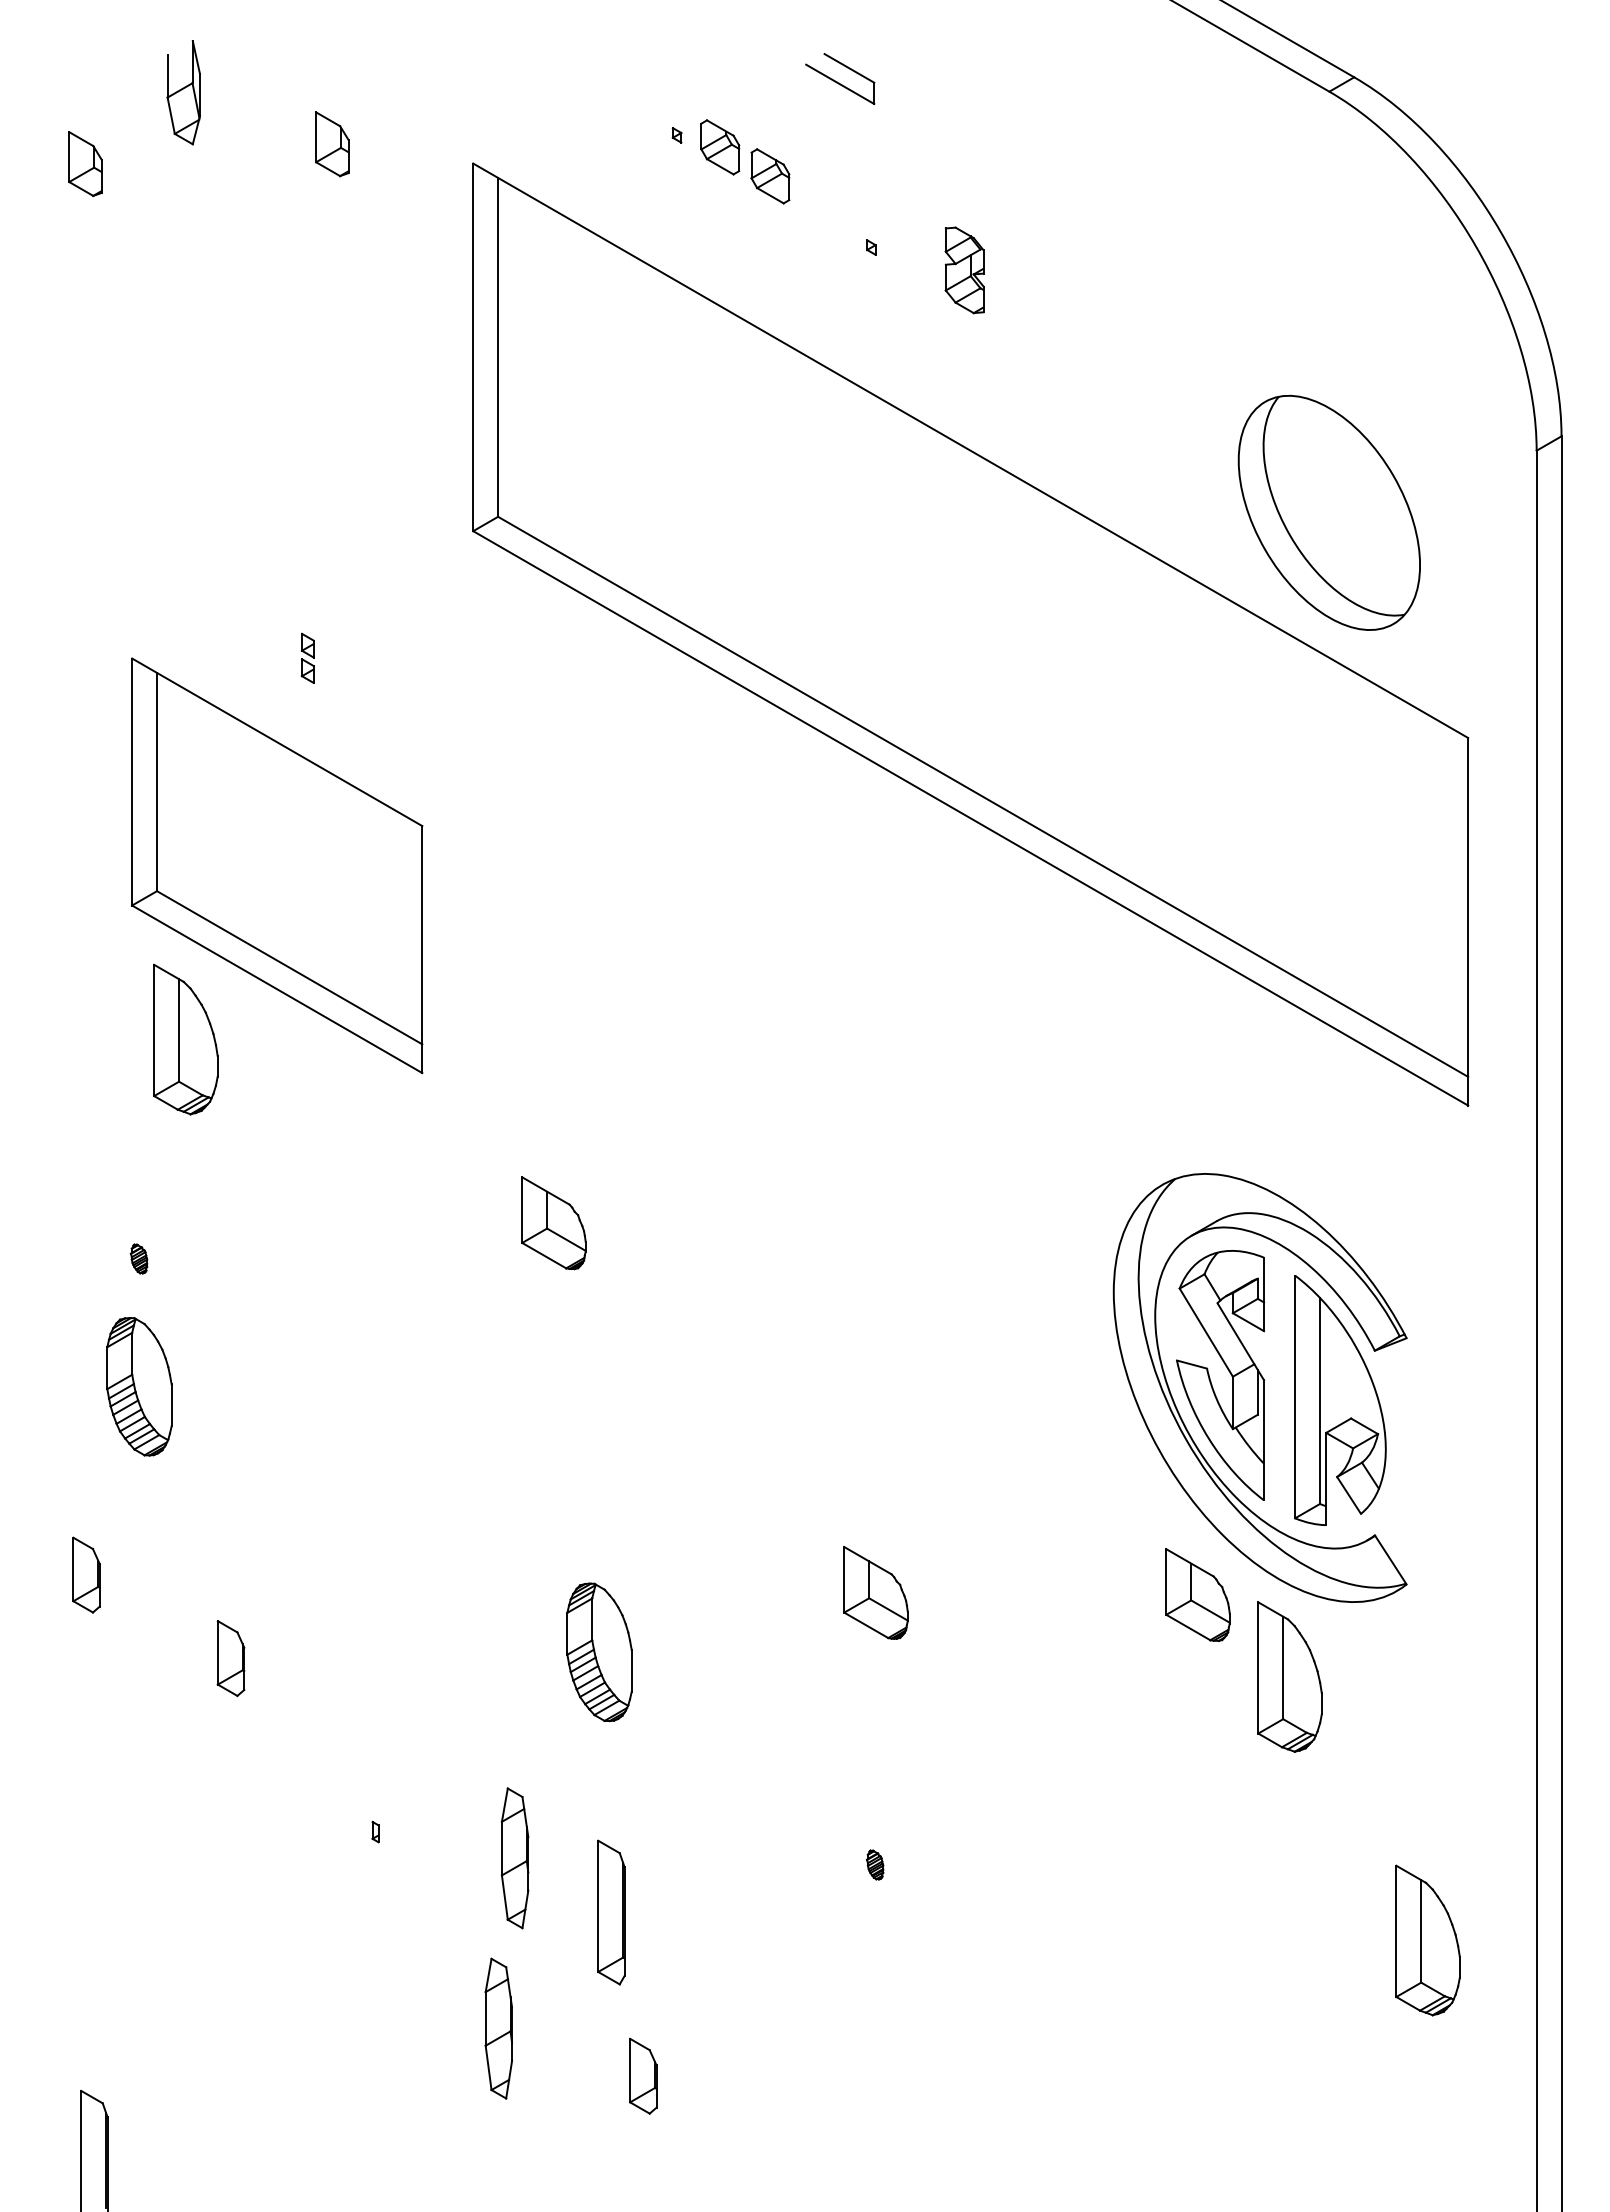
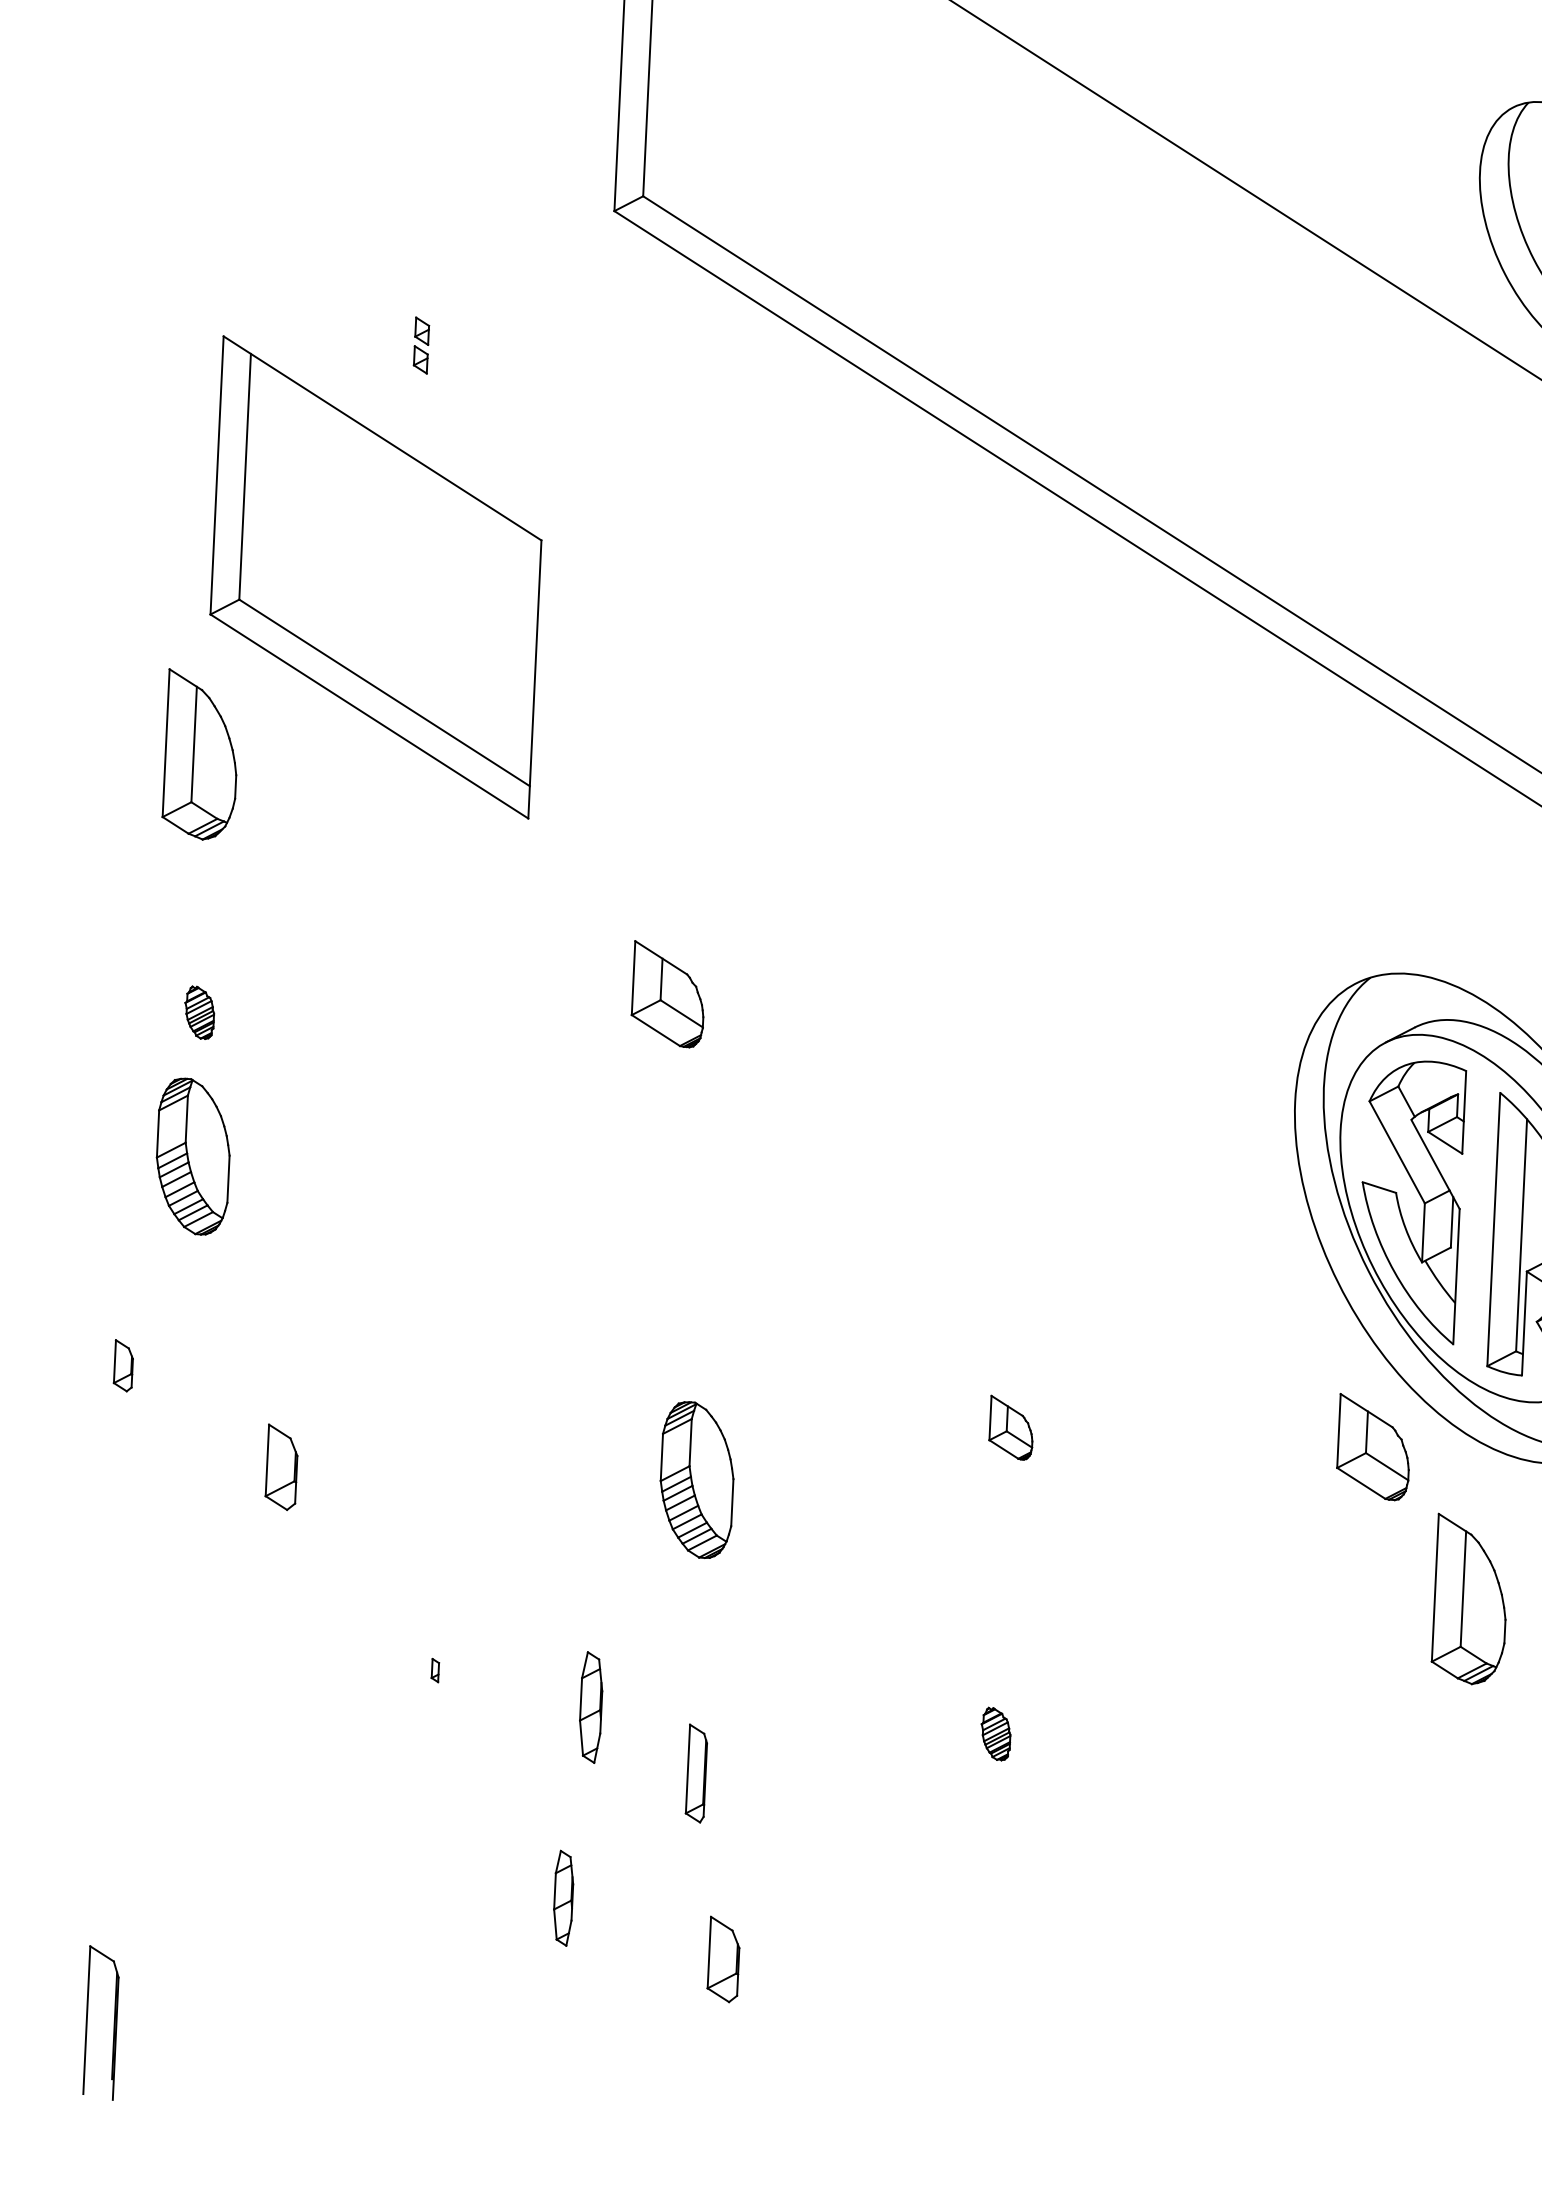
part: (185, 1039) -> (200, 755), moved
part: (138, 1258) -> (198, 1012), size x1.6
part: (86, 1574) -> (123, 1365), size x0.6
part: (875, 1592) -> (1010, 1427), size x0.6
part: (1289, 1676) -> (1470, 1599), moved
part: (514, 1858) -> (590, 1707), size x0.7
part: (875, 1864) -> (996, 1733), size x1.6
part: (611, 1912) -> (696, 1773), size x0.6
part: (498, 2028) -> (563, 1898), size x0.6

